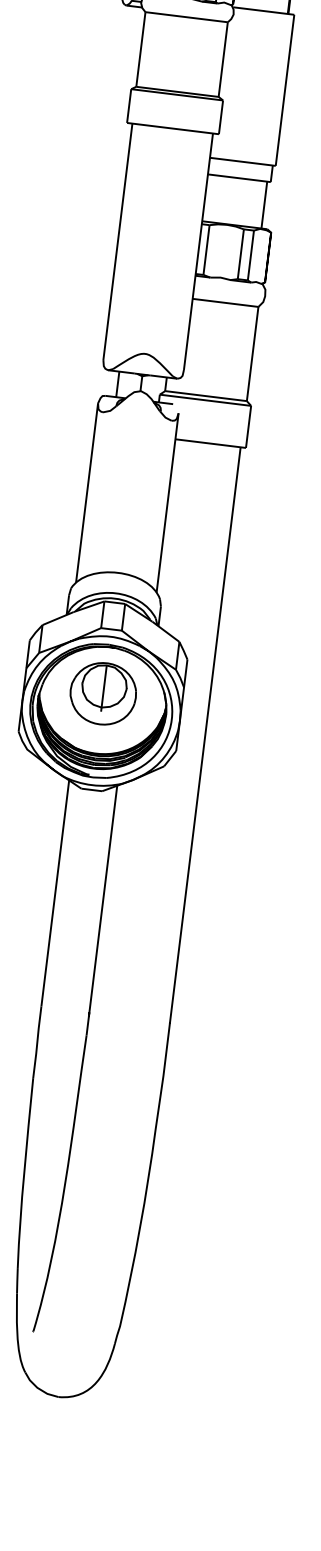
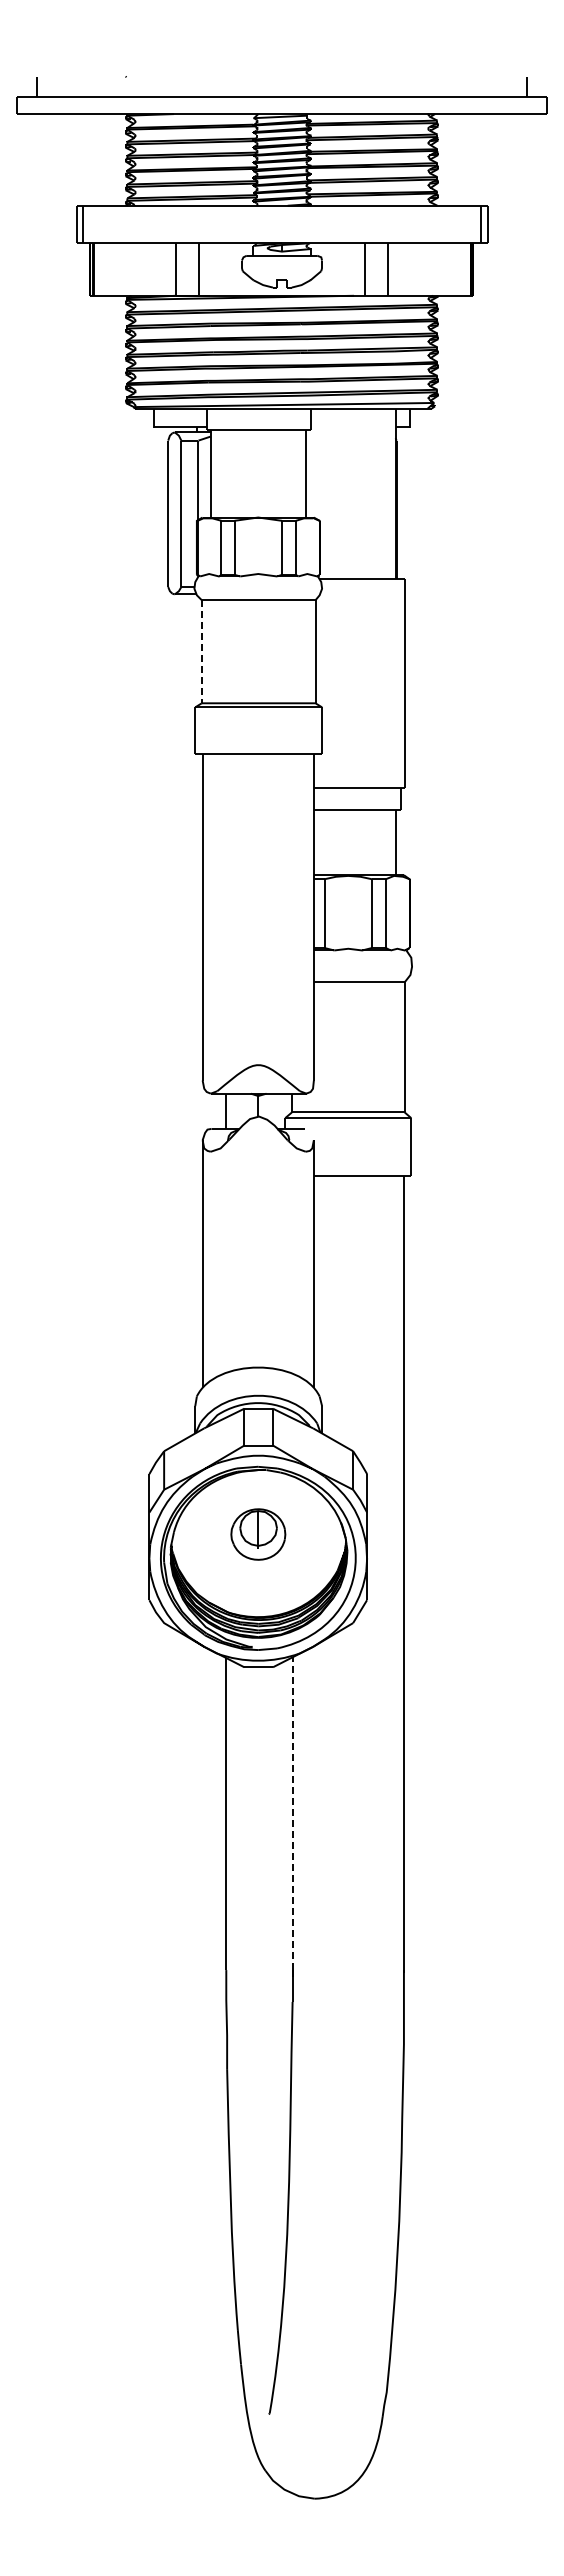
line: (140, 49) -> (201, 651), solid -> dashed
part: (103, 693) -> (258, 1534), size x0.6
line: (103, 898) -> (292, 1813), solid -> dashed

